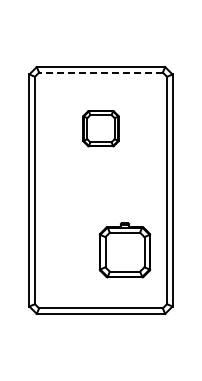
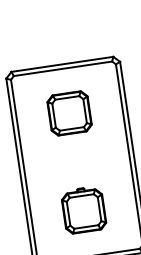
line: (101, 72) -> (63, 68), dashed -> solid
part: (100, 128) -> (69, 113), size x1.43
part: (124, 250) -> (83, 210), moved

